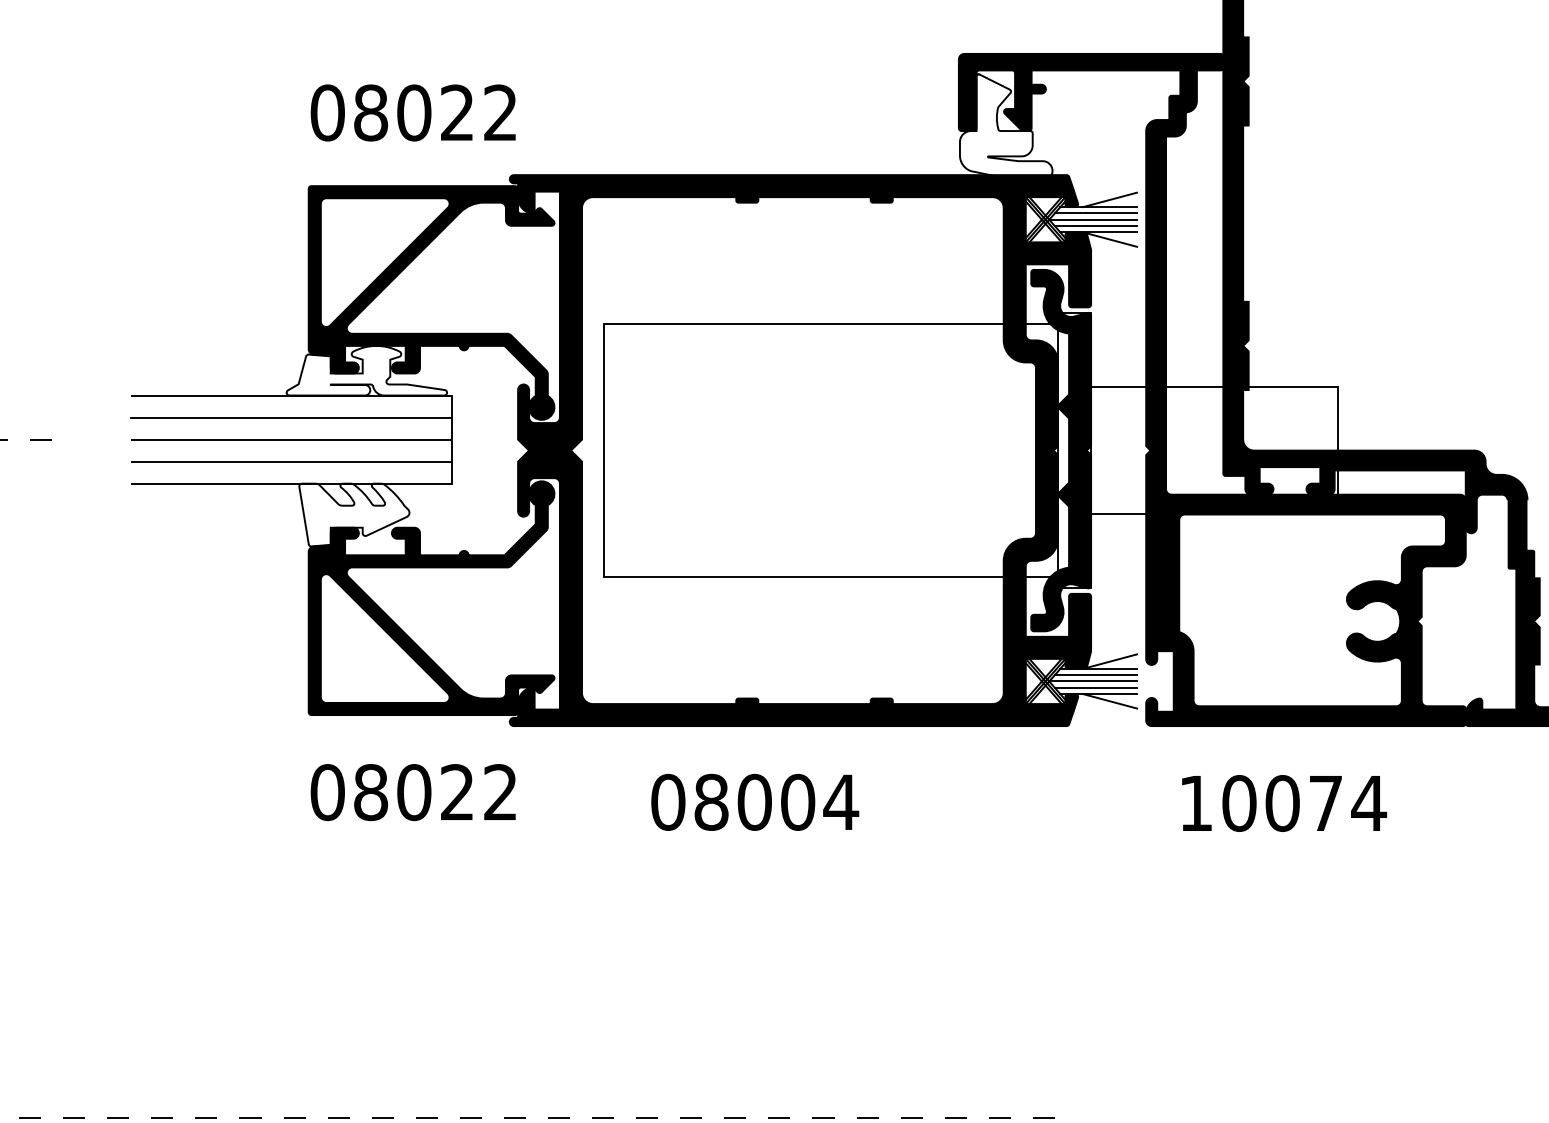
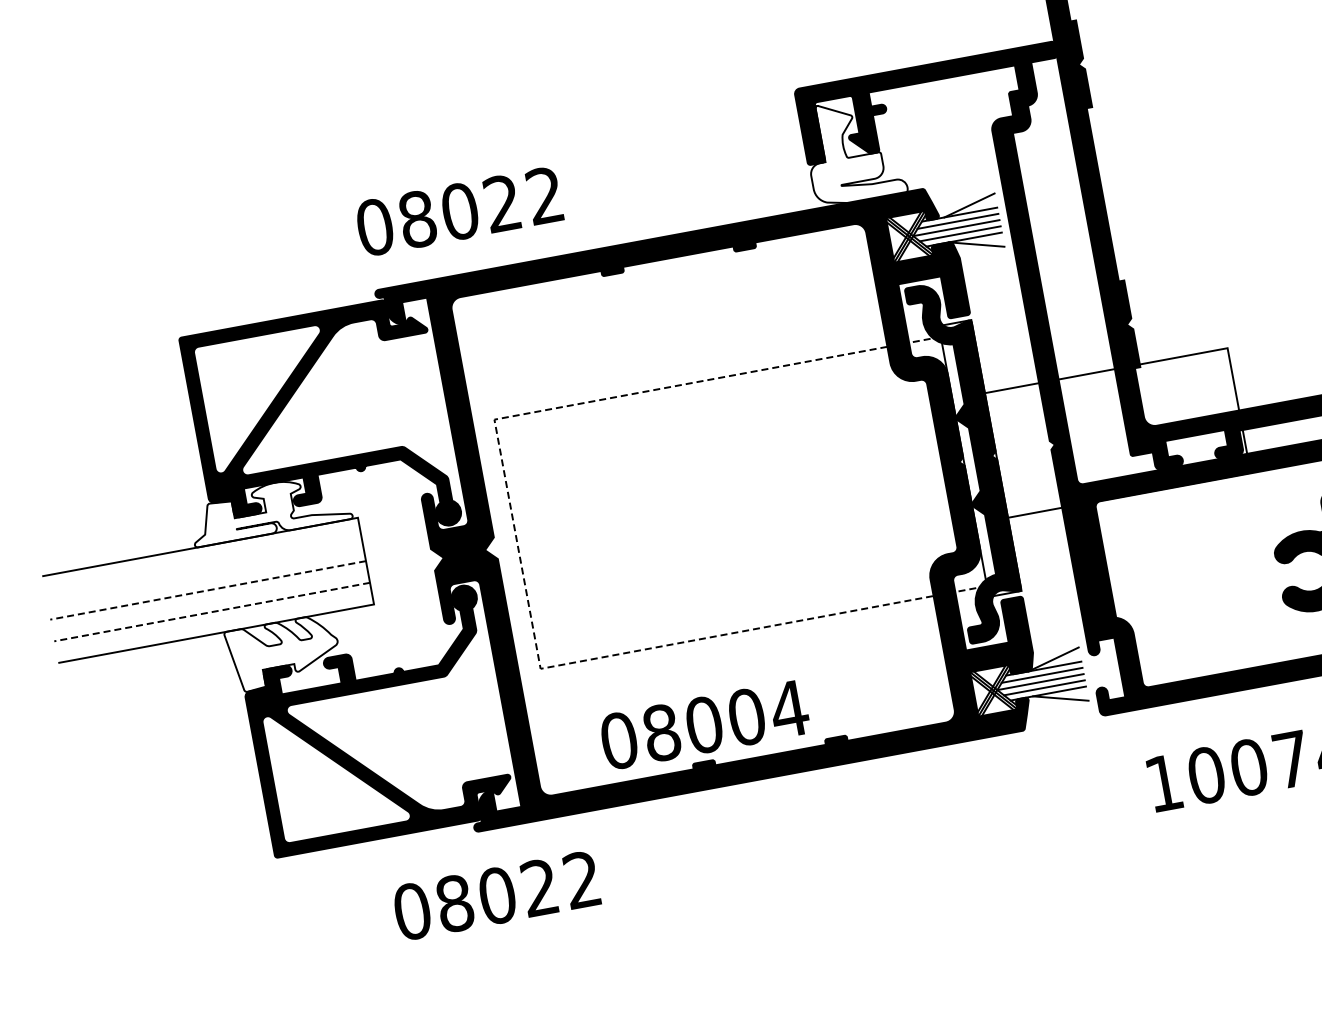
text: (412, 112) -> (458, 211), moved
line: (290, 417) -> (203, 568), removed
line: (291, 439) -> (208, 590), solid -> dashed
line: (604, 450) -> (517, 544), solid -> dashed
line: (291, 461) -> (212, 611), solid -> dashed
text: (412, 792) -> (495, 896), moved
text: (755, 801) -> (704, 724), moved

